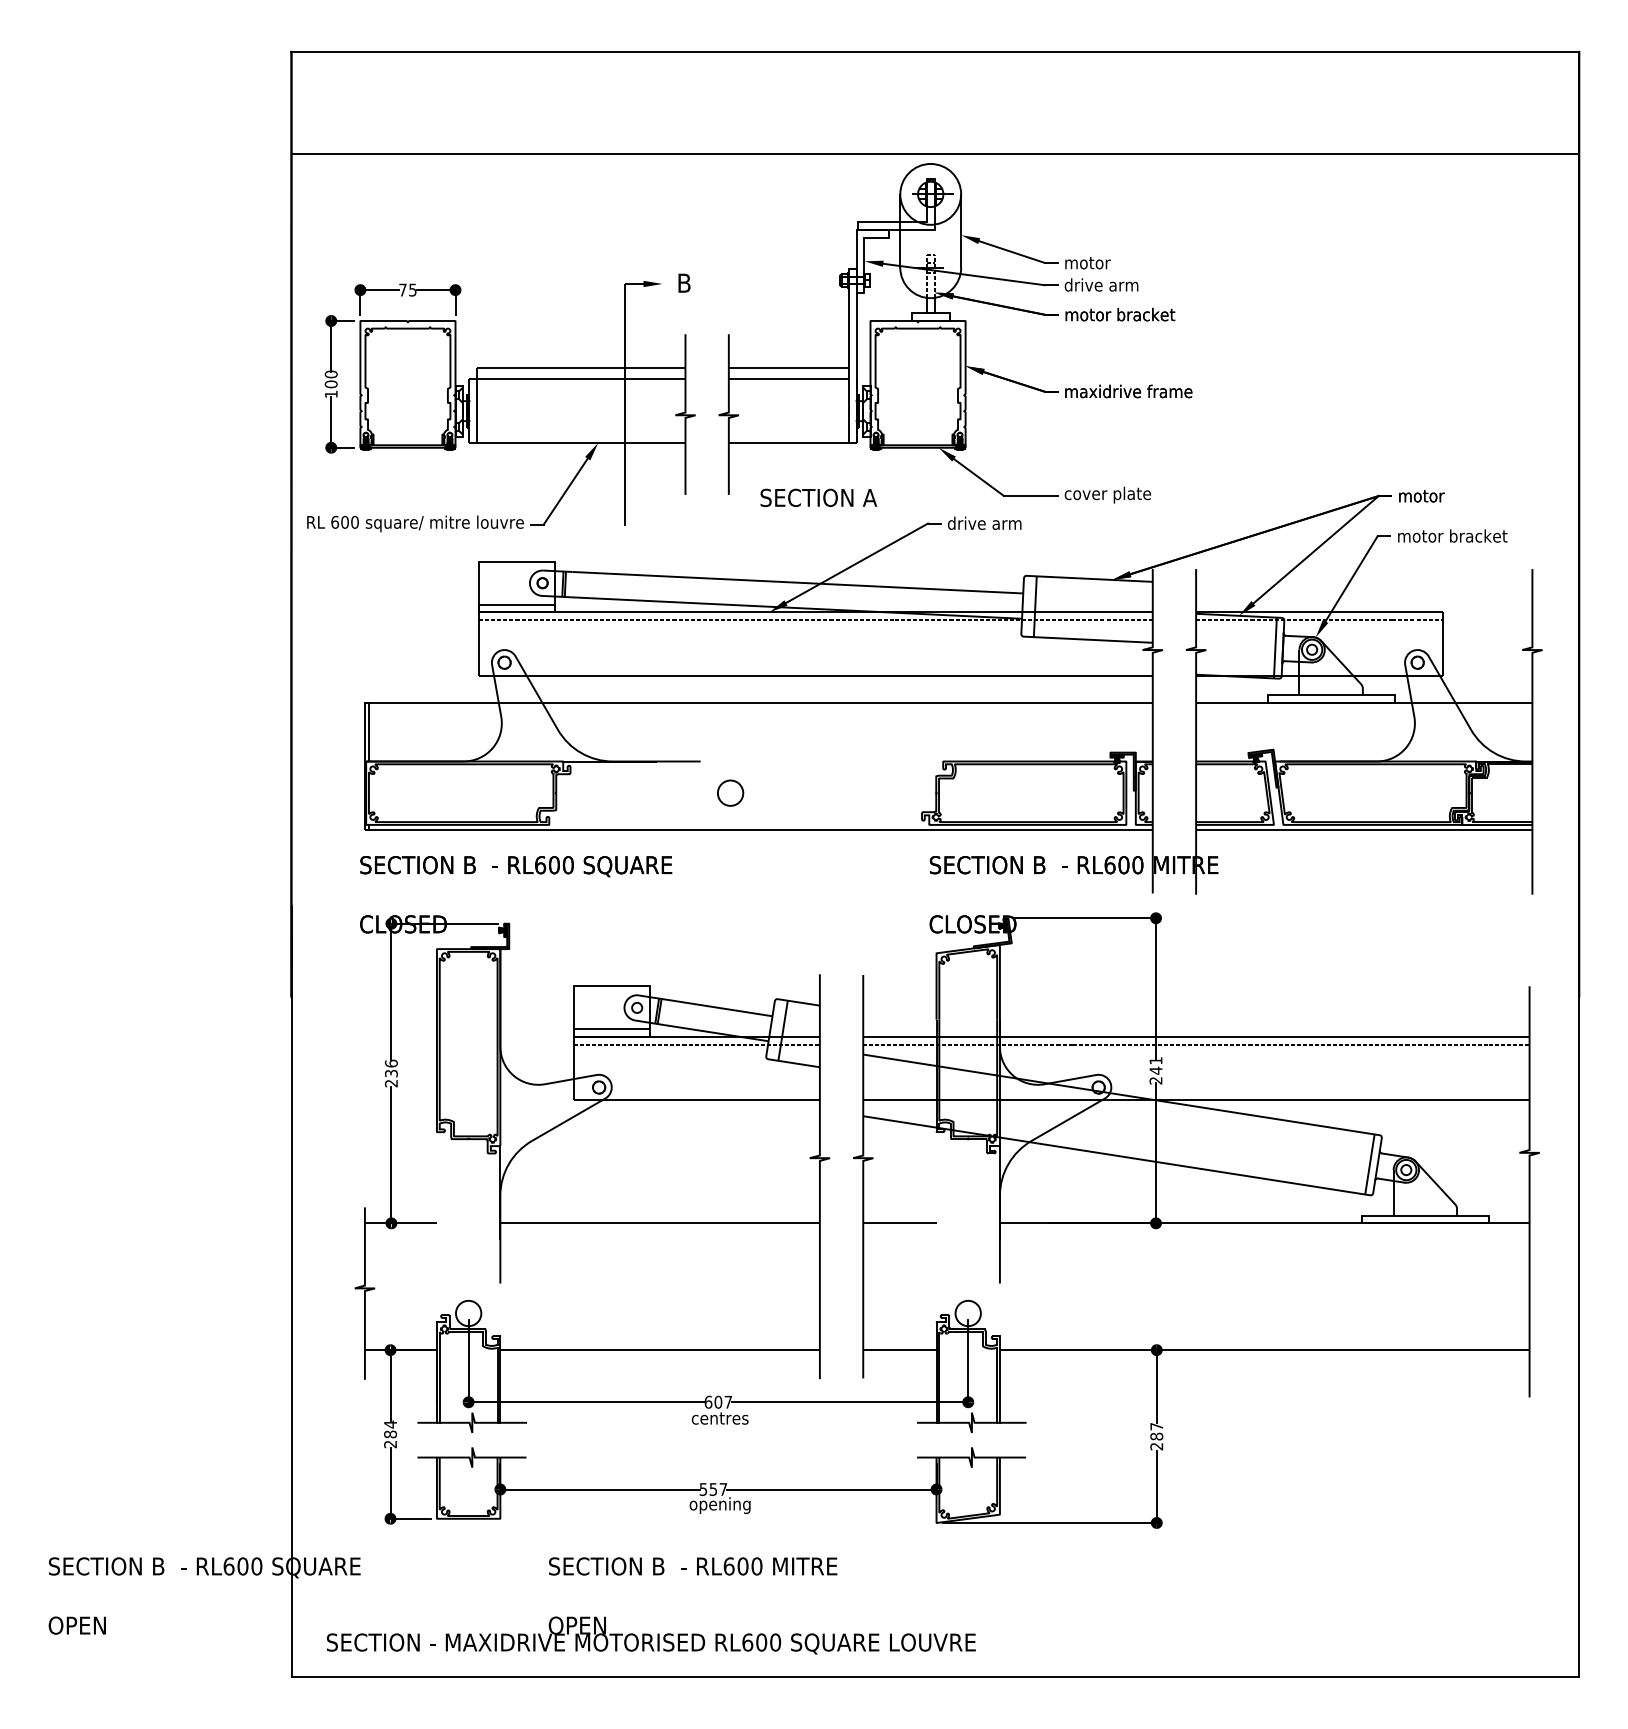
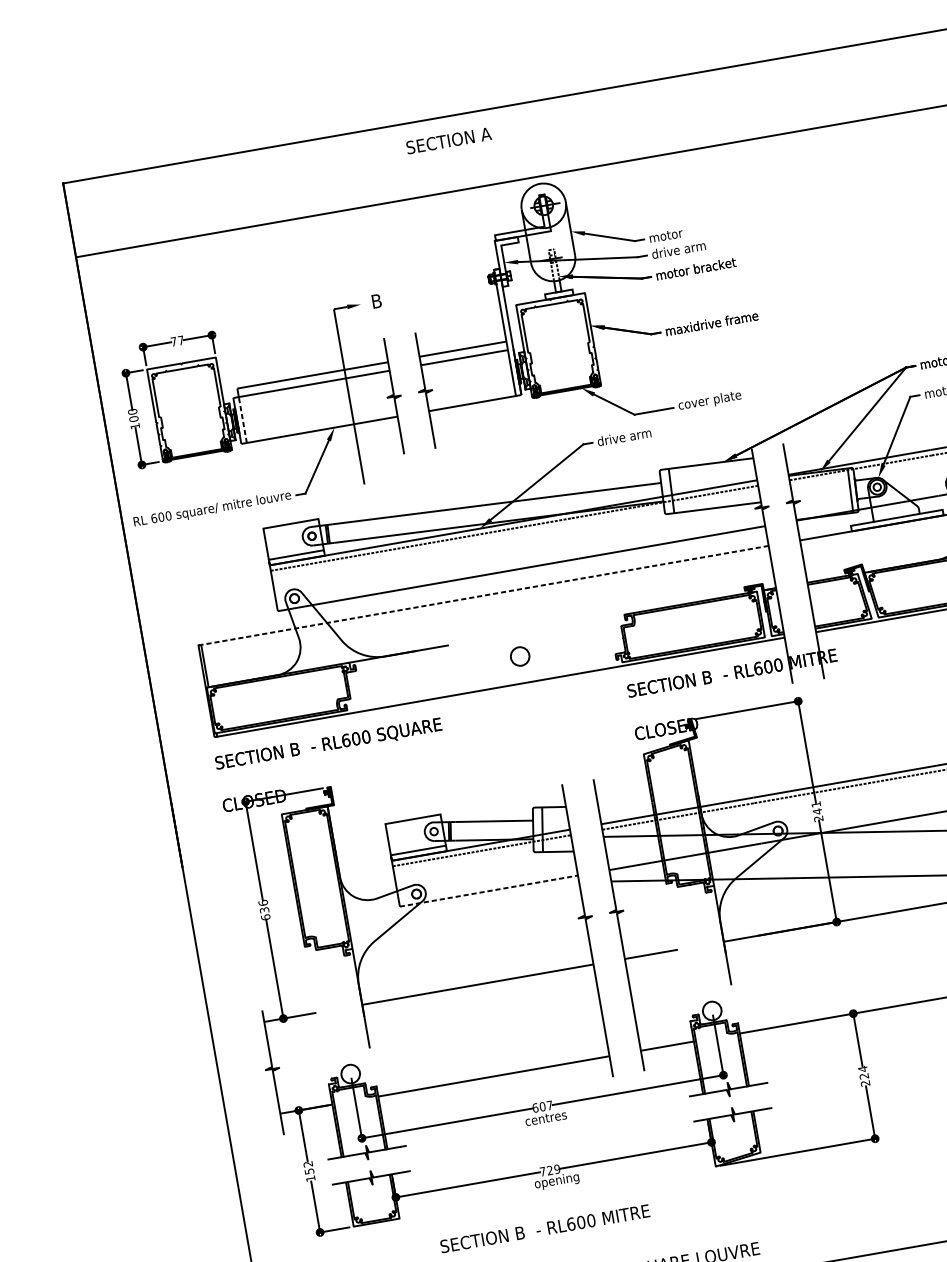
text: (412, 289) -> (180, 340), 75 -> 77
line: (477, 411) -> (243, 420), solid -> dashed
text: (818, 497) -> (448, 140), moved
line: (758, 703) -> (483, 596), solid -> dashed
circle: (730, 792) -> (520, 656), moved
text: (390, 1083) -> (265, 917), 236 -> 636
line: (697, 1100) -> (489, 891), solid -> dashed
text: (1156, 1431) -> (863, 1072), 287 -> 224
text: (390, 1434) -> (309, 1171), 284 -> 152
text: (713, 1489) -> (550, 1170), 557 -> 729

